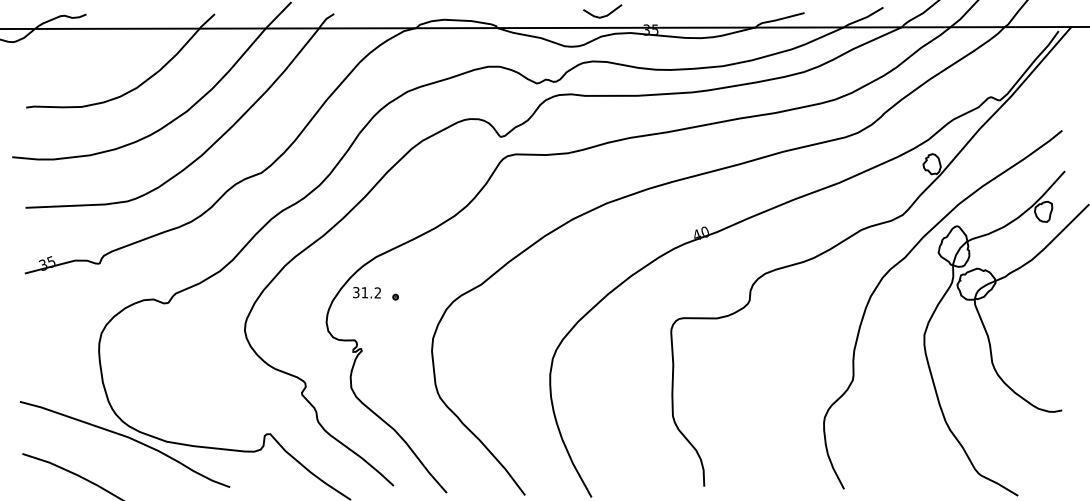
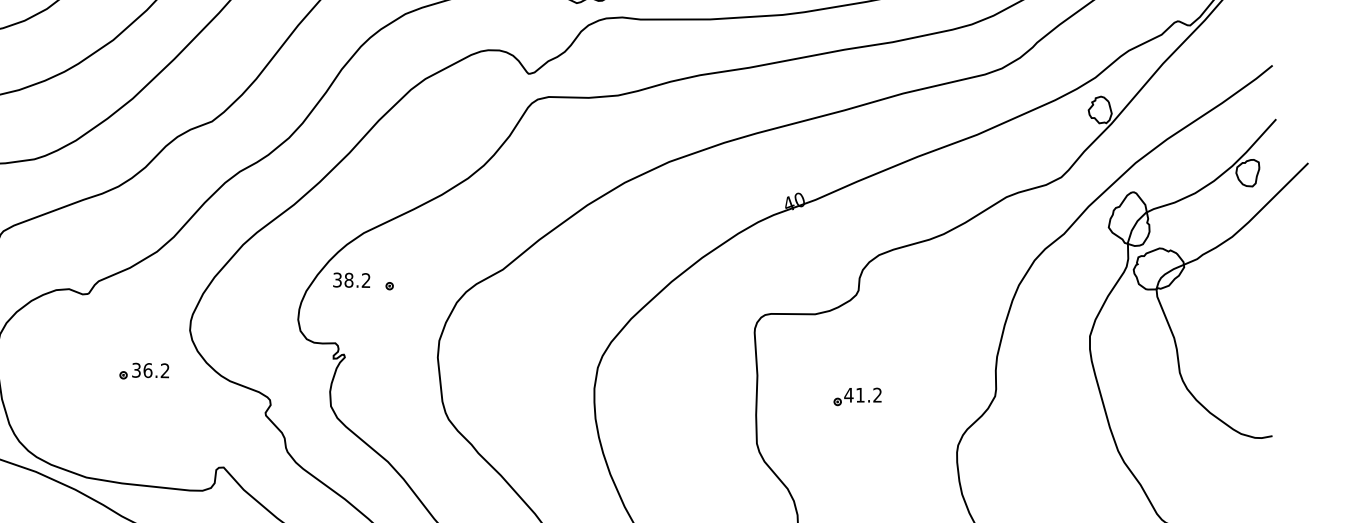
text: (364, 292) -> (348, 279), 31.2 -> 38.2
part: (210, 361) -> (144, 371), added
part: (748, 380) -> (857, 396), added

